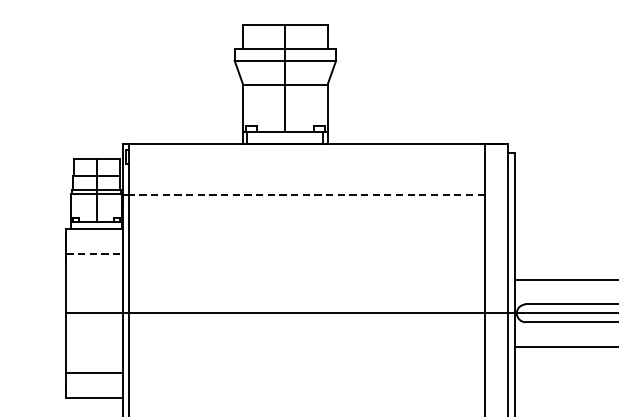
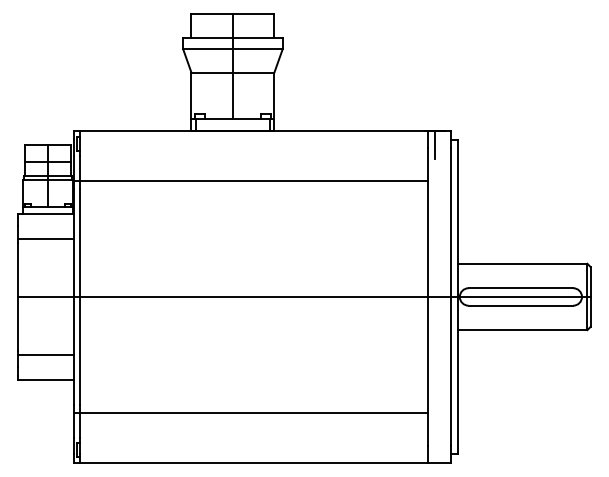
line: (492, 158) -> (435, 145), added
line: (306, 194) -> (253, 180), dashed -> solid
line: (95, 253) -> (46, 238), dashed -> solid

